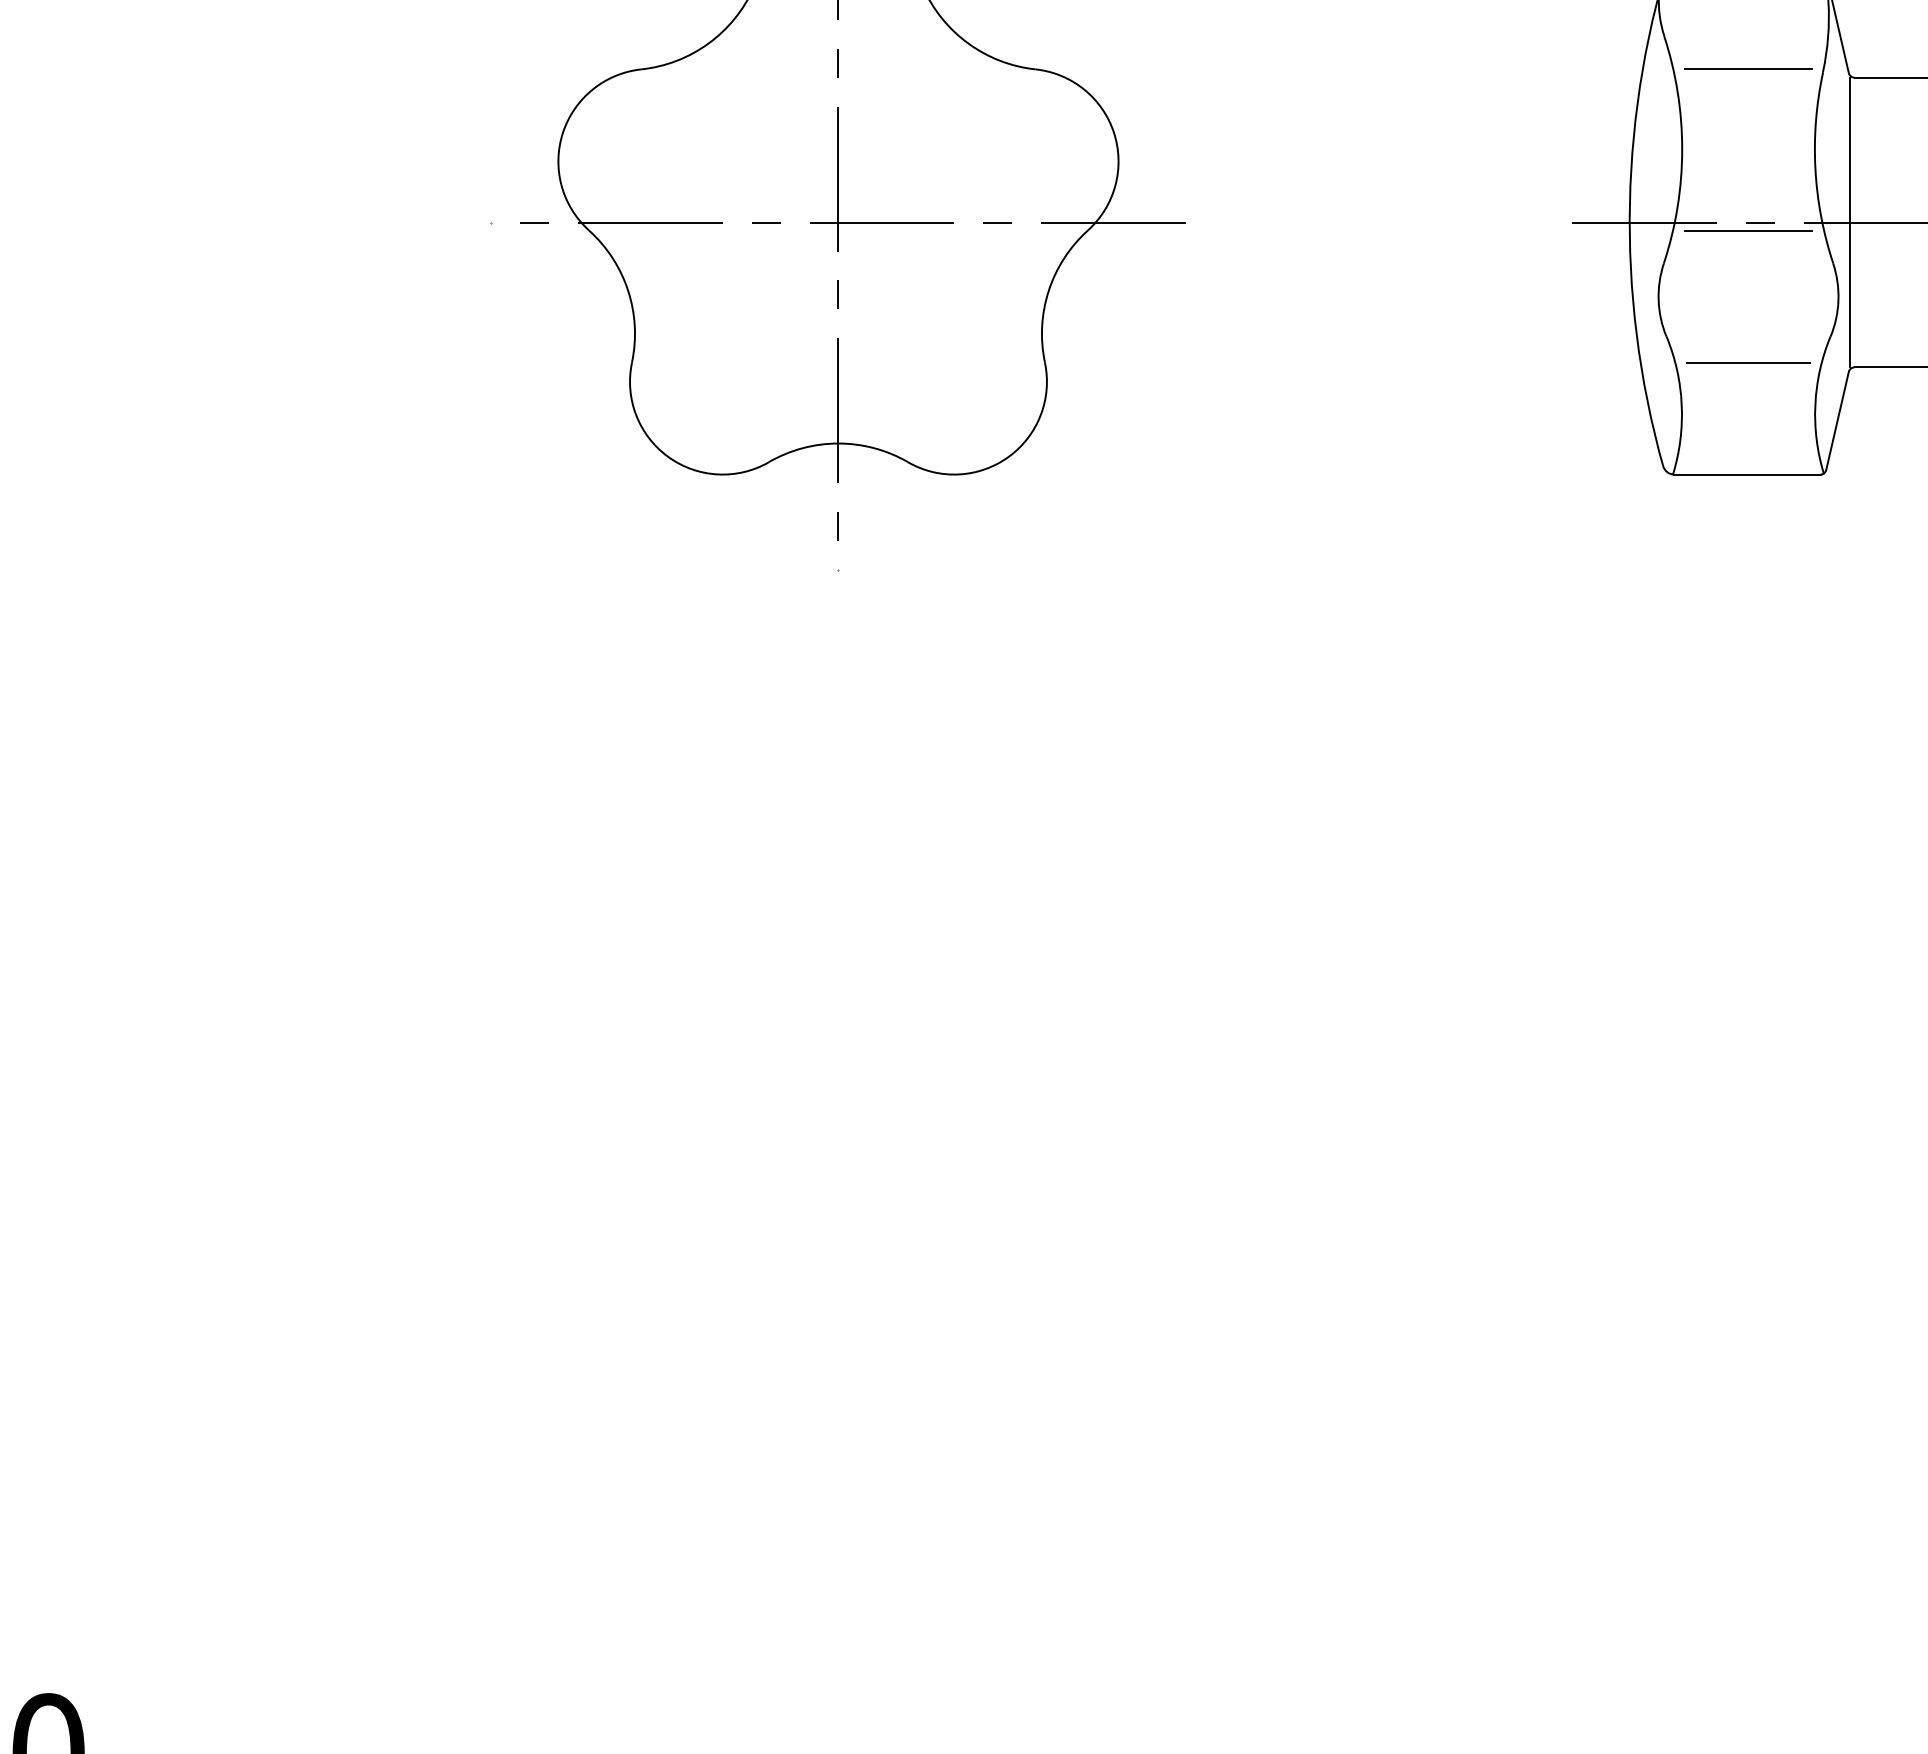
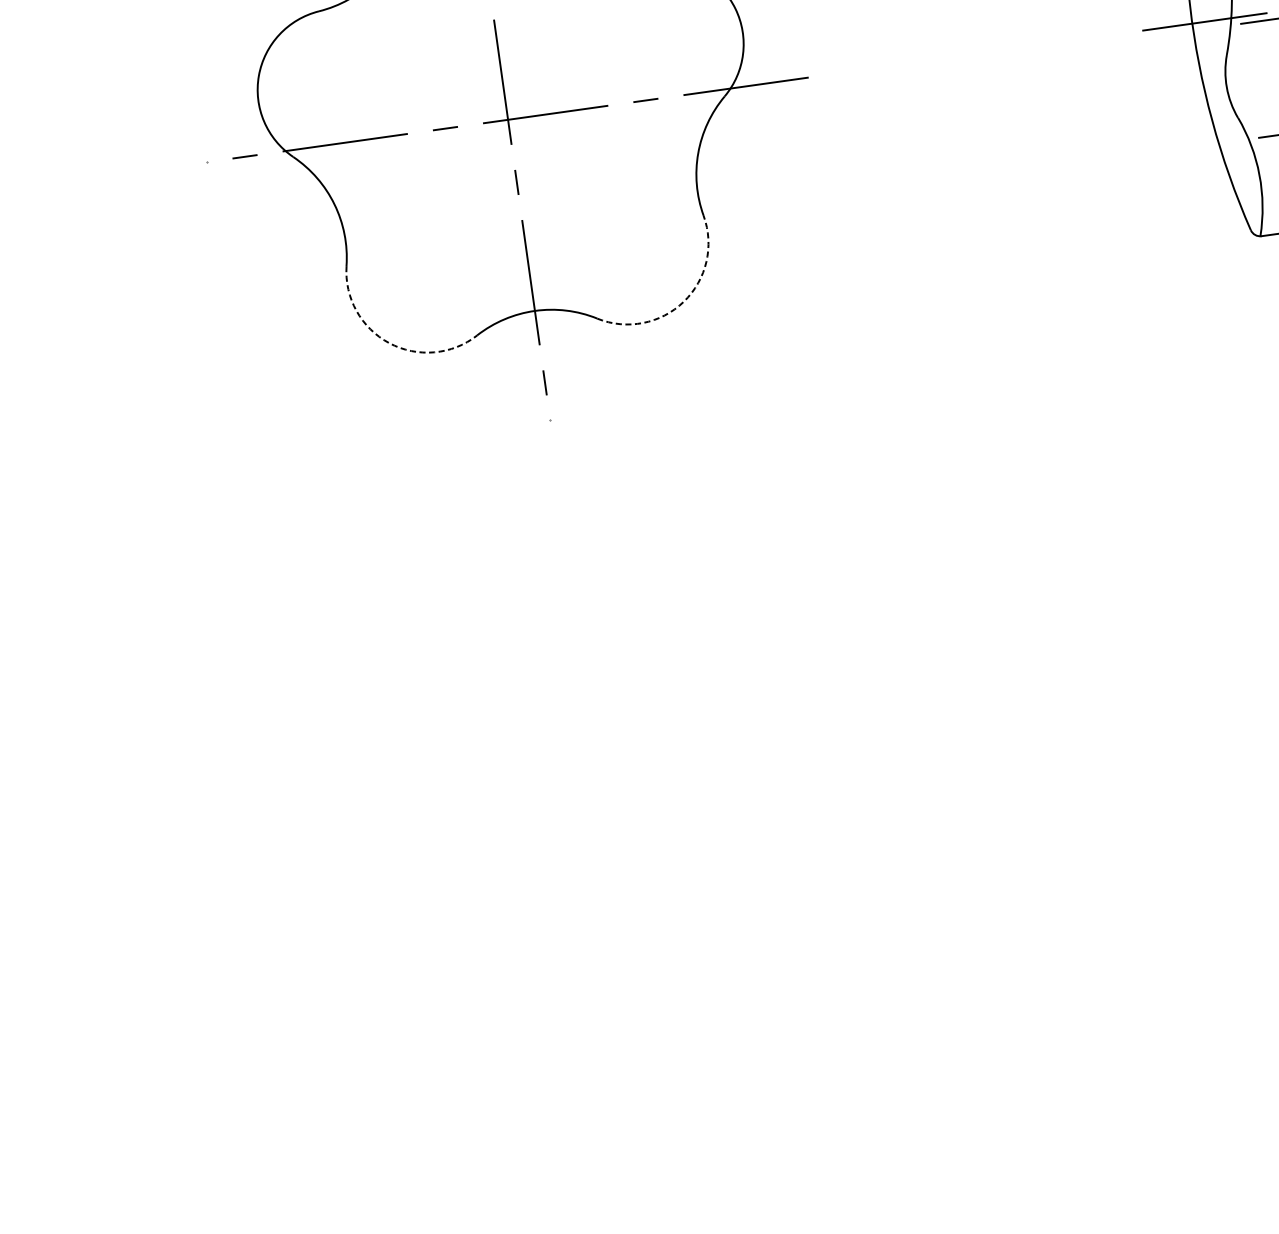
arc: (668, 456) -> (389, 342), solid -> dashed
arc: (1008, 456) -> (683, 301), solid -> dashed

